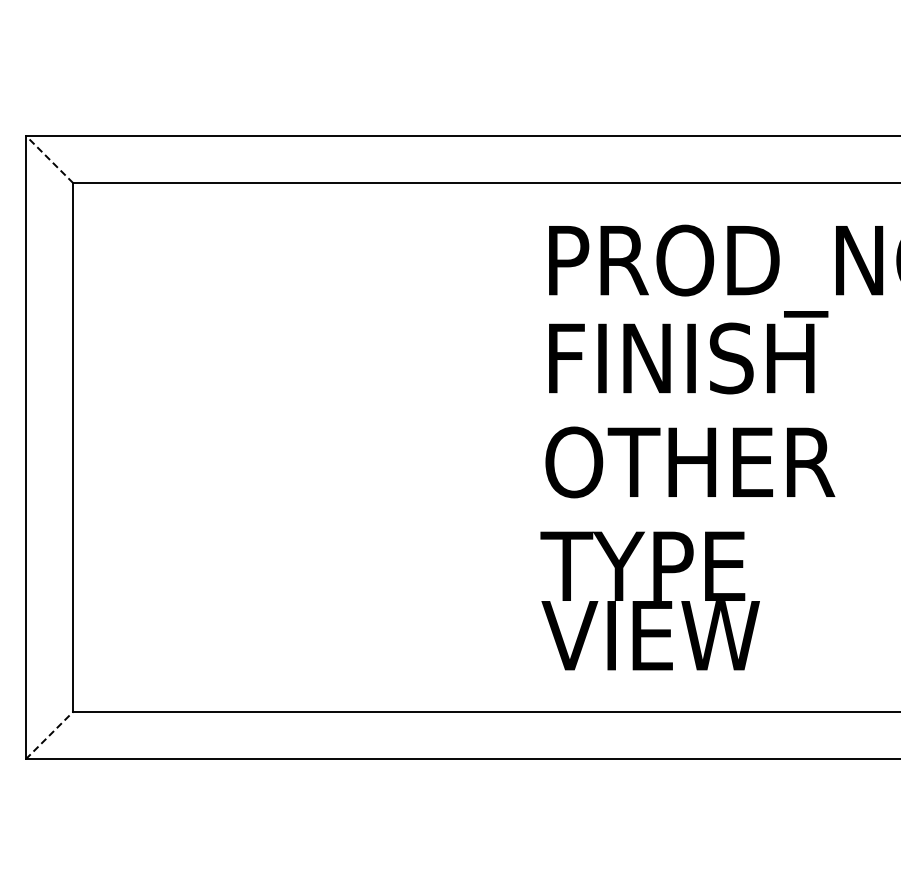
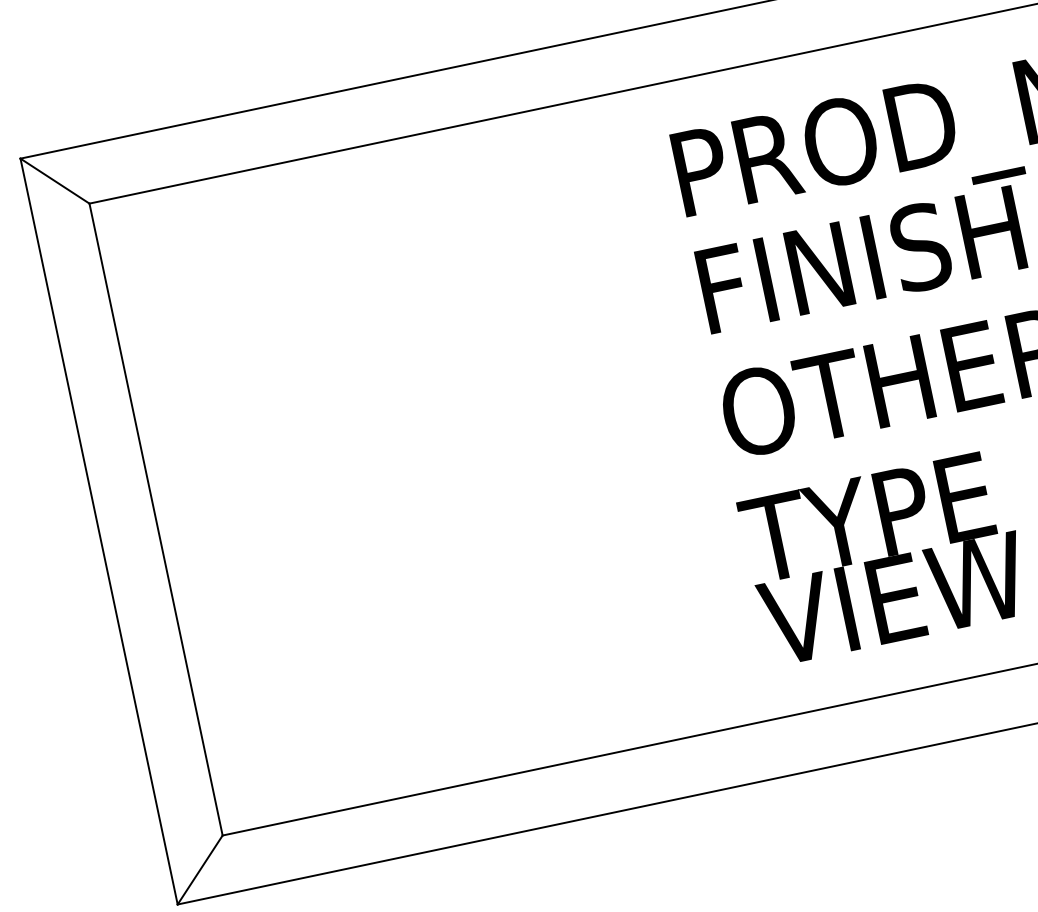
line: (49, 159) -> (54, 181), dashed -> solid
line: (49, 735) -> (200, 870), dashed -> solid

